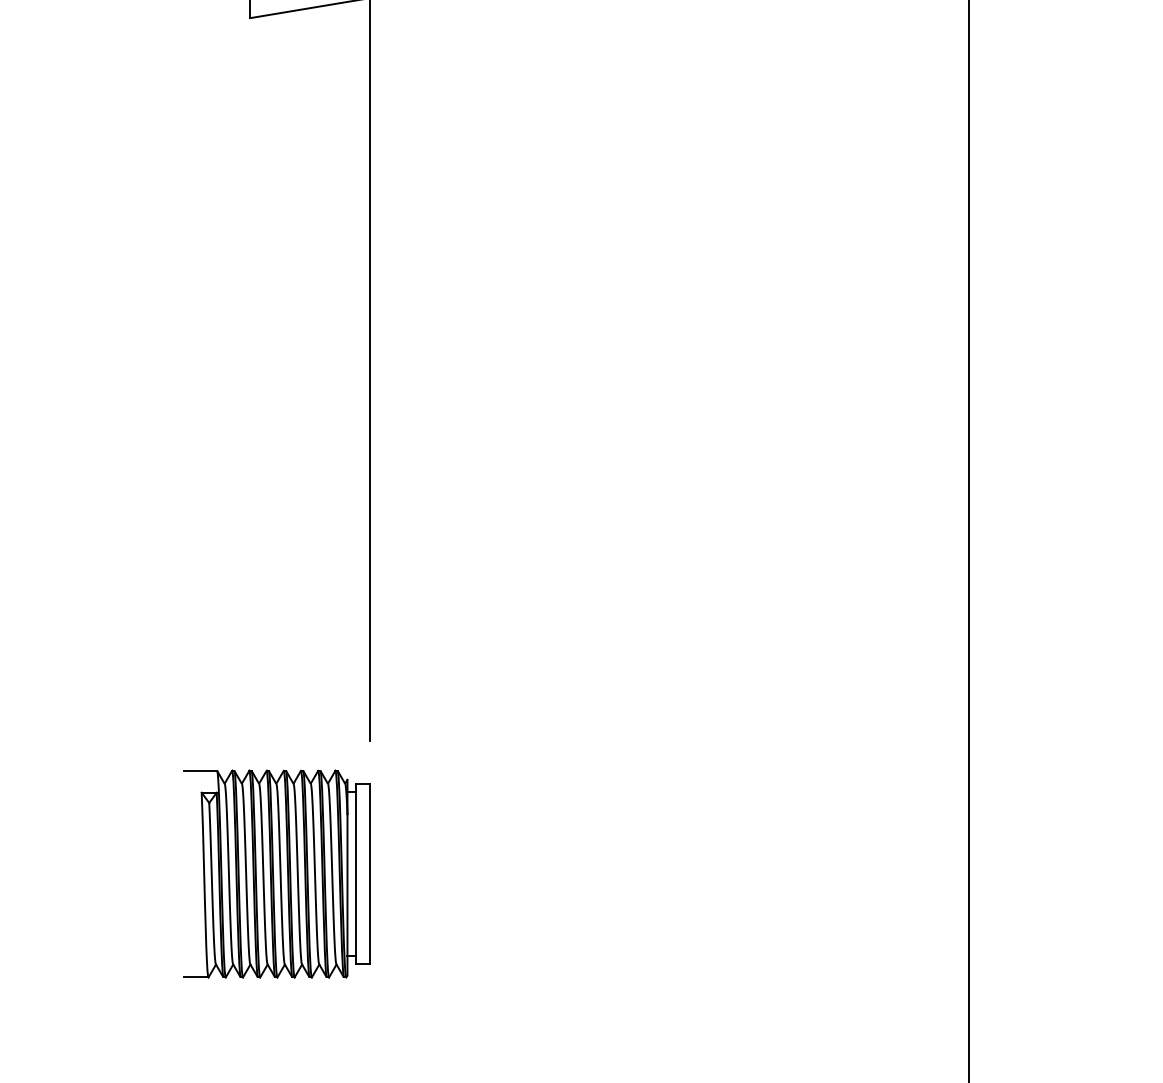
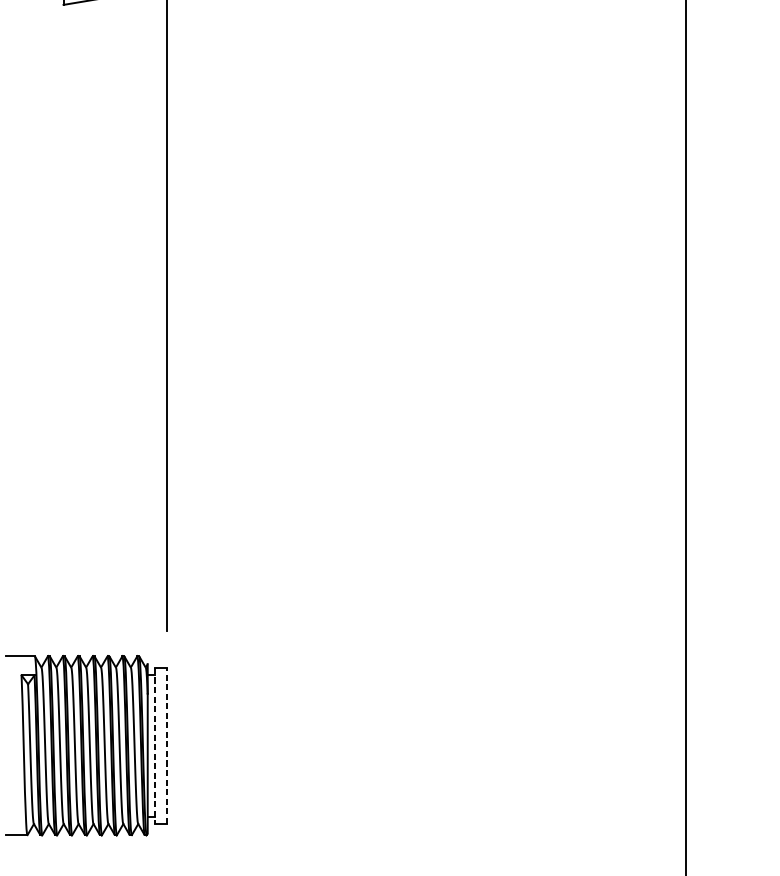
line: (356, 874) -> (155, 746), solid -> dashed
line: (369, 874) -> (166, 746), solid -> dashed

